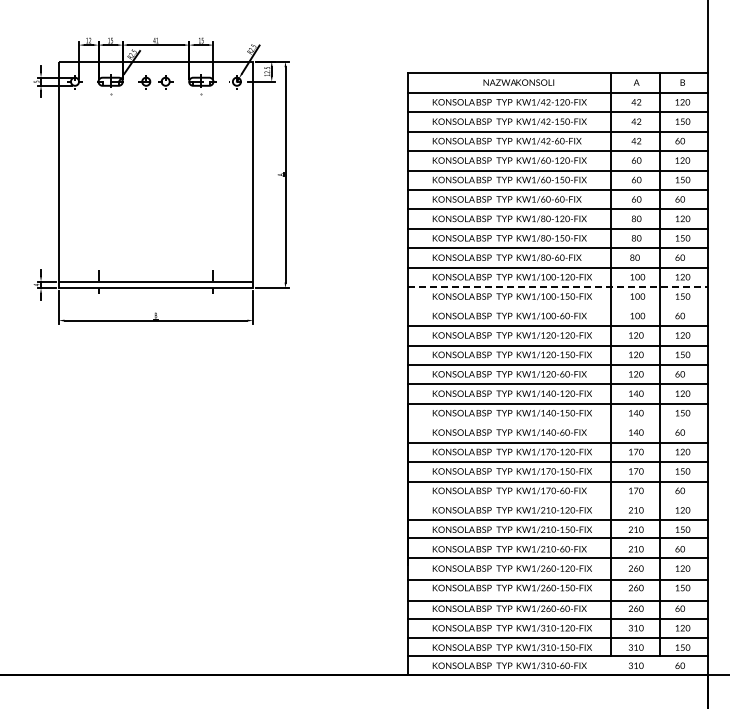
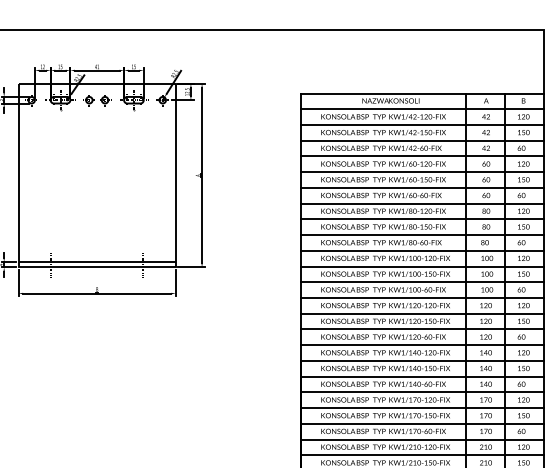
line: (558, 287) -> (423, 266), dashed -> solid
line: (557, 306) -> (422, 282), added
line: (557, 423) -> (422, 376), added
line: (557, 500) -> (422, 439), added

